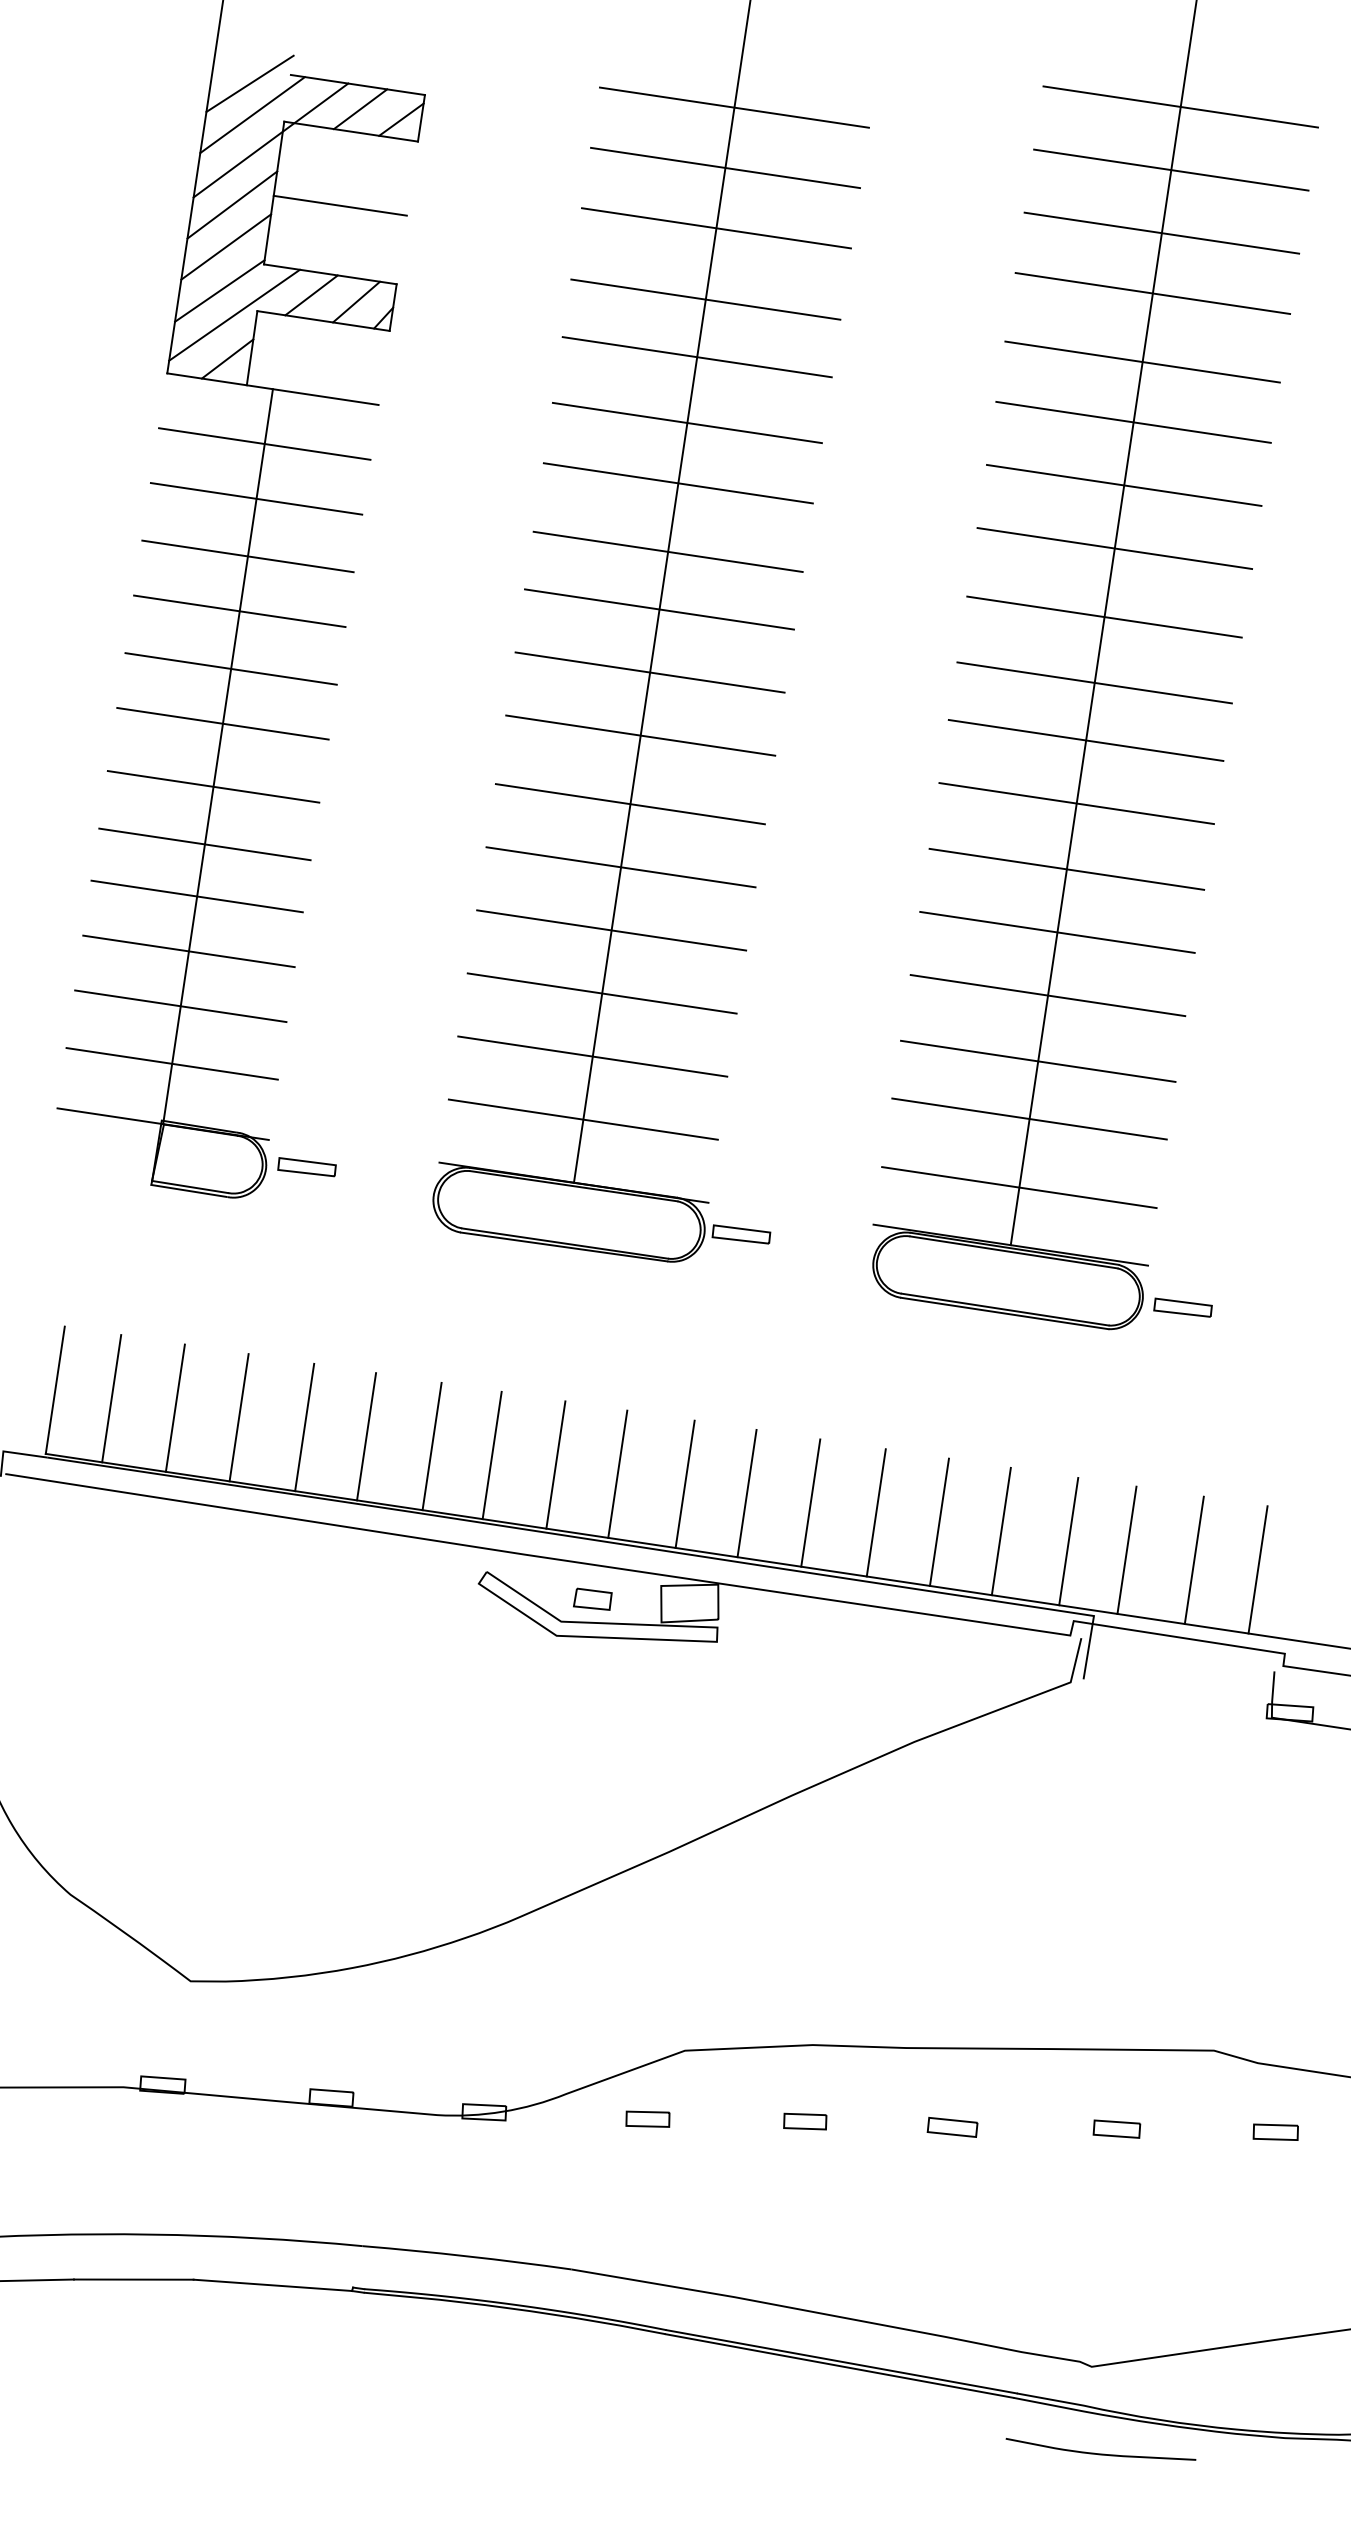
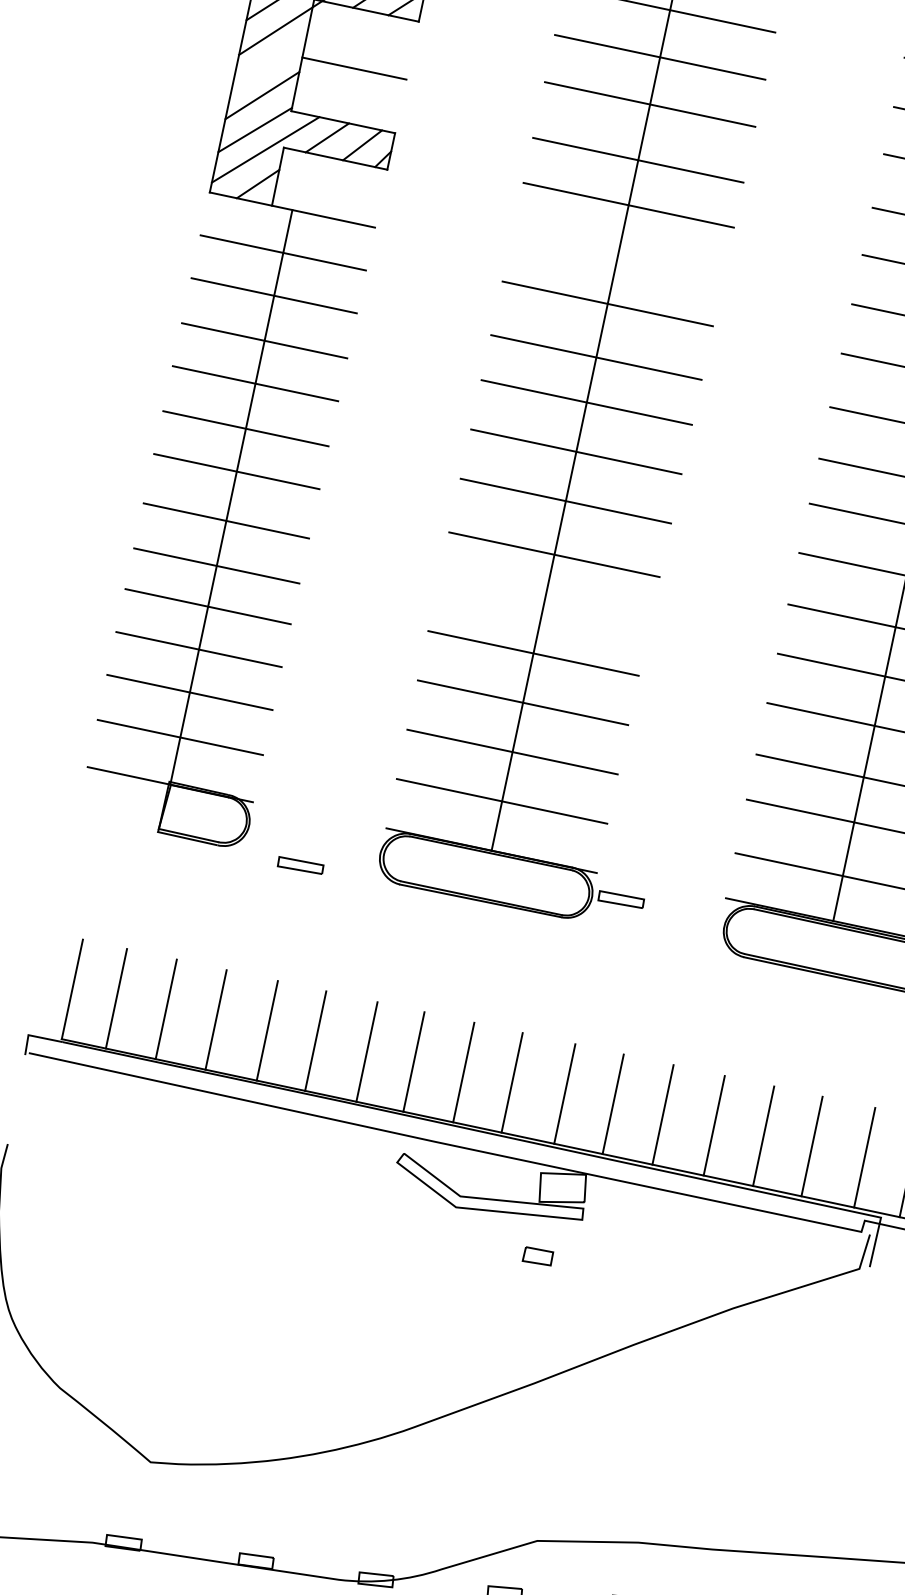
line: (232, 204) -> (269, 62), removed
line: (686, 422) -> (617, 256), removed
line: (620, 867) -> (543, 604), removed
part: (306, 1167) -> (300, 865), moved
part: (592, 1598) -> (537, 1255), moved

